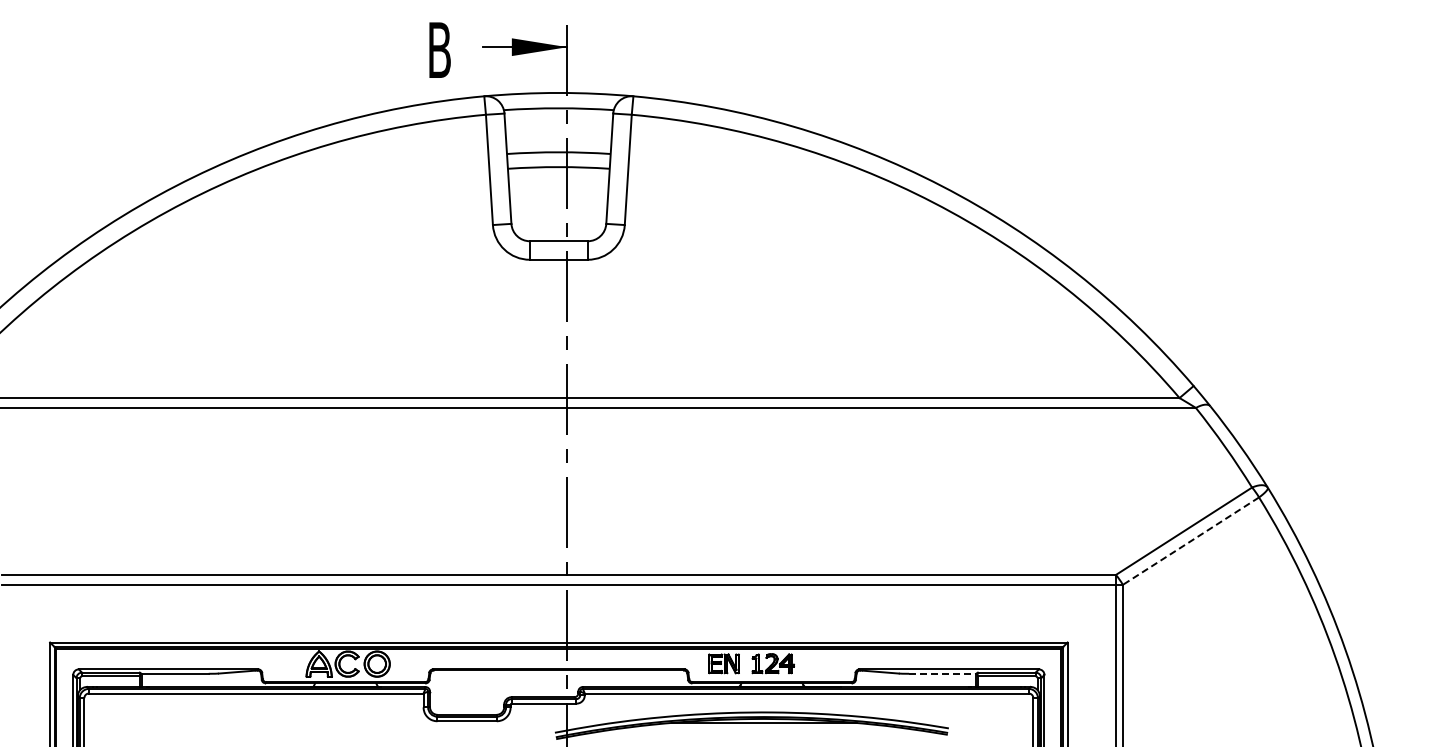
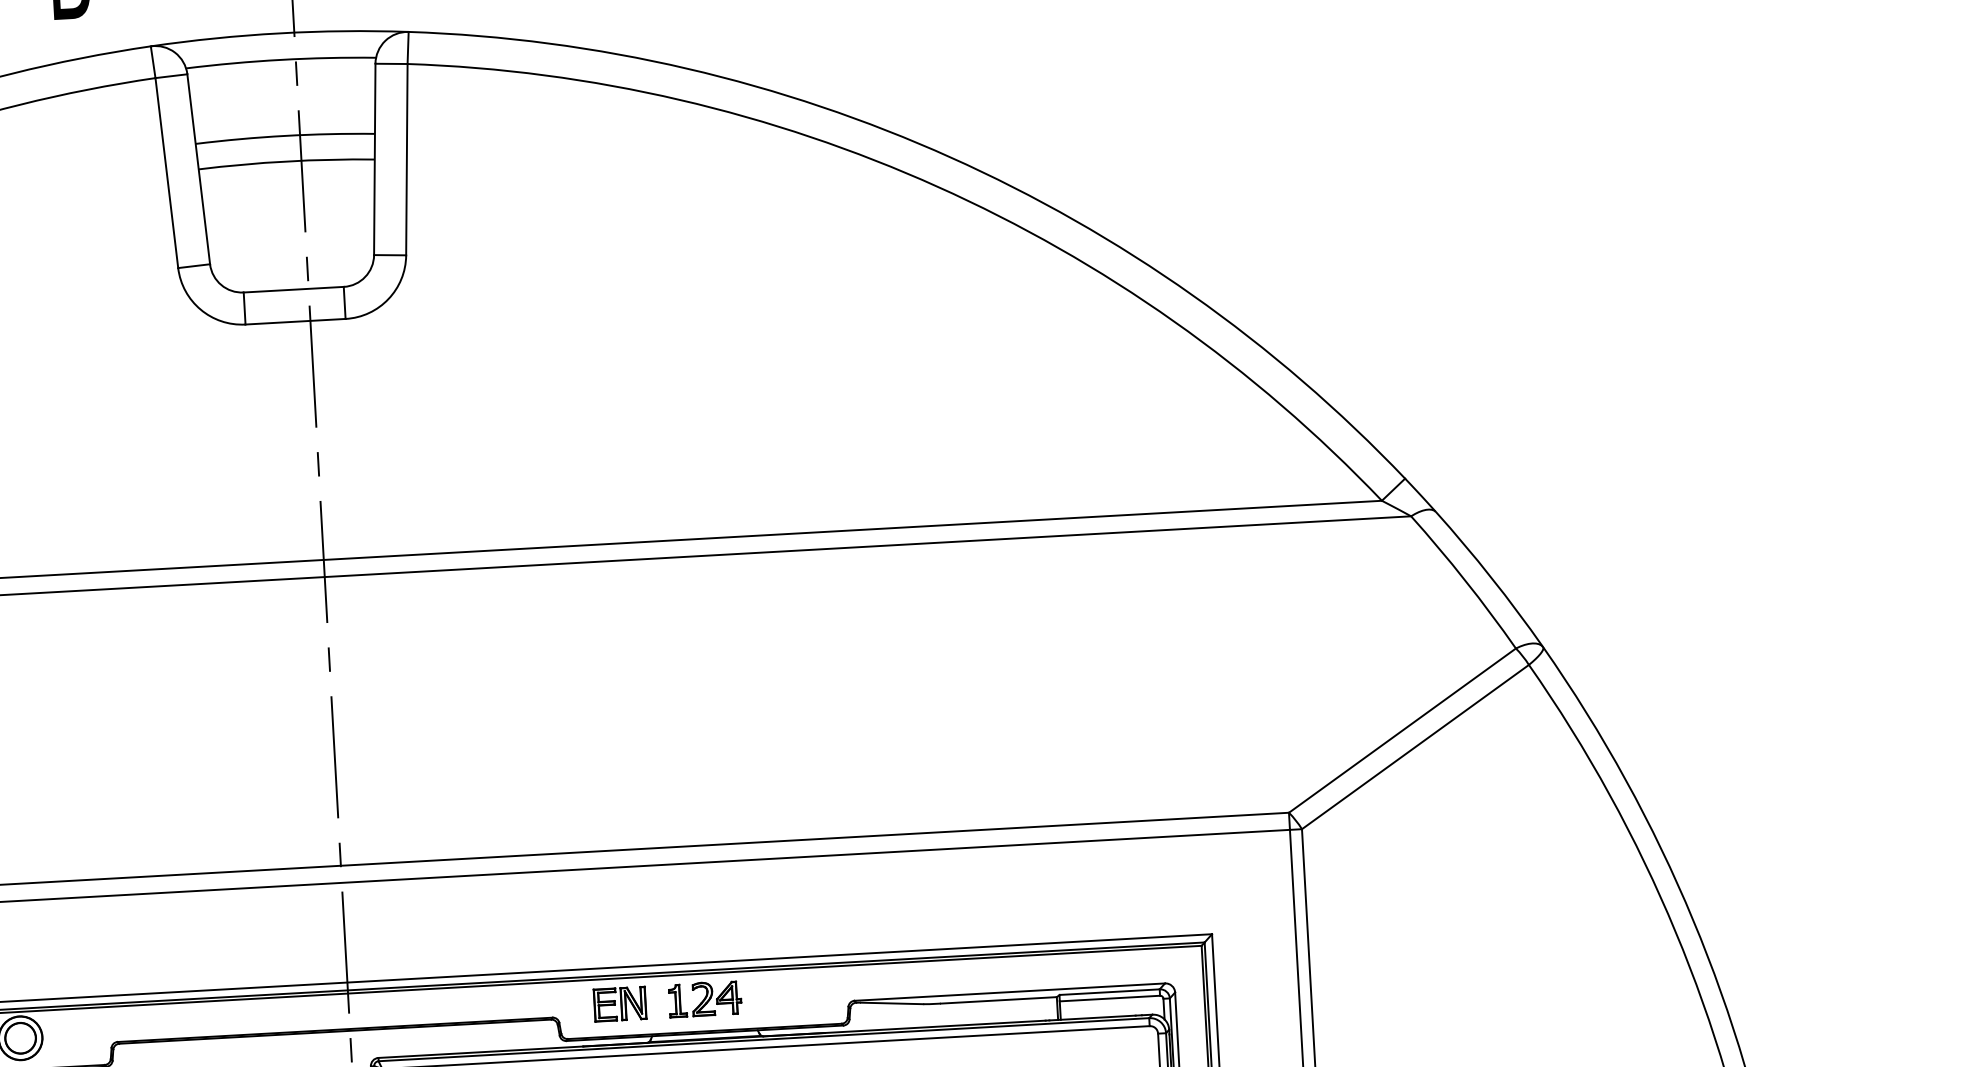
line: (1190, 541) -> (1414, 747), dashed -> solid
line: (942, 673) -> (998, 999), dashed -> solid

